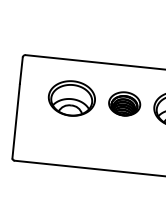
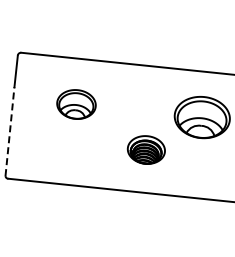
part: (71, 98) -> (76, 104), size x0.7
part: (123, 103) -> (145, 149), moved
line: (15, 121) -> (9, 131), solid -> dashed

